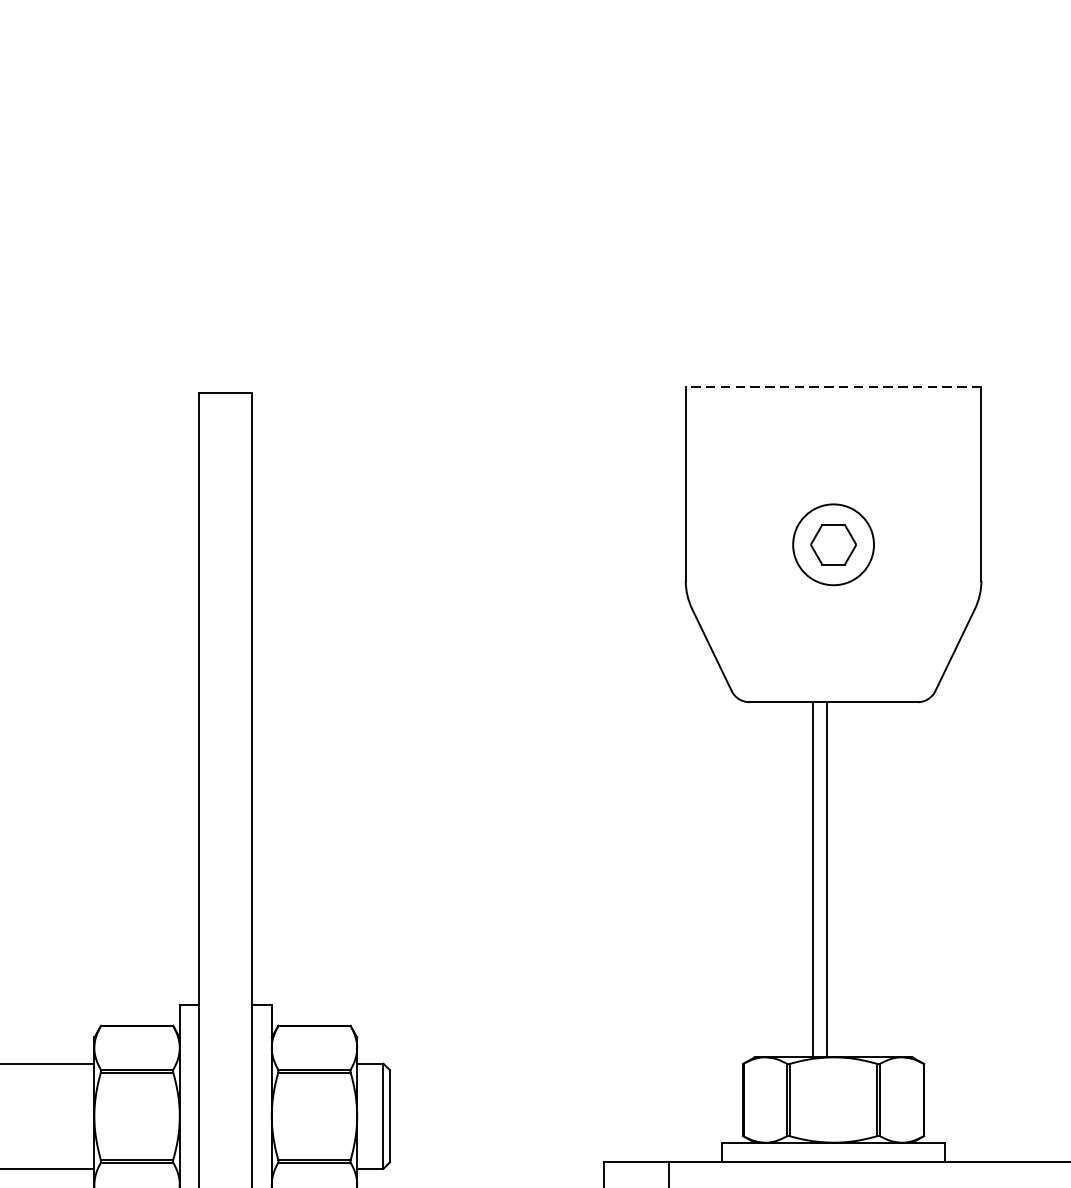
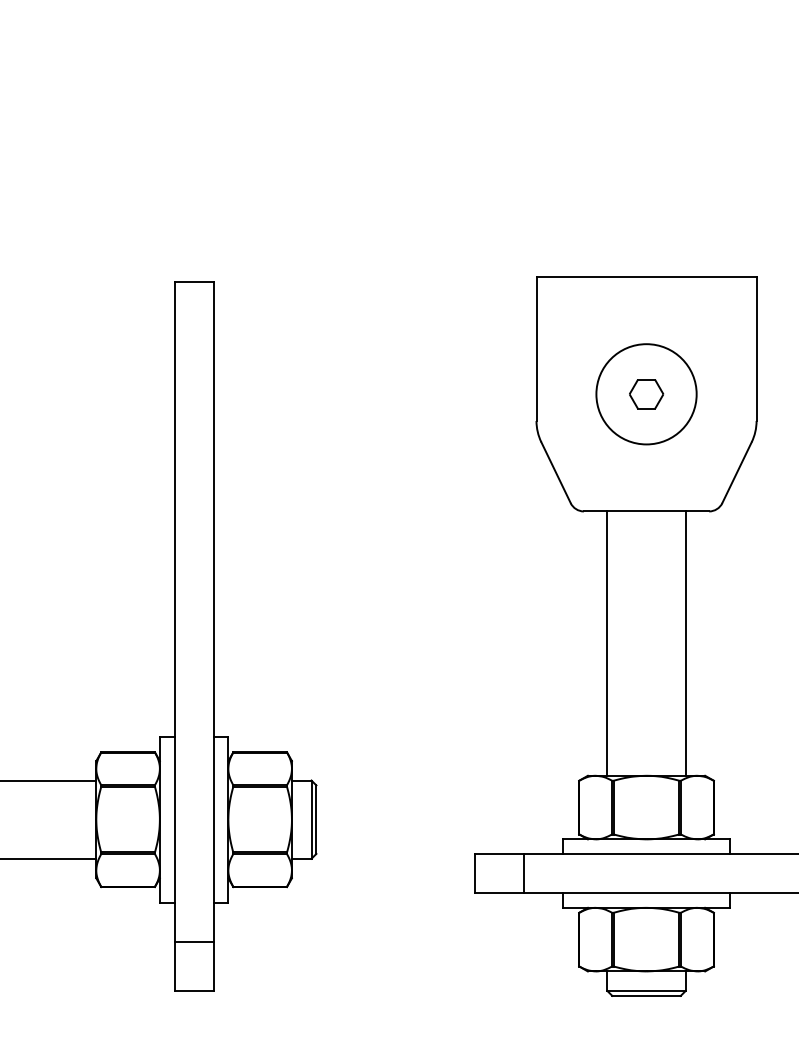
line: (833, 386) -> (646, 276), dashed -> solid
circle: (833, 545) -> (646, 394), size x1.67
line: (813, 879) -> (607, 643), moved
line: (826, 879) -> (685, 643), moved

